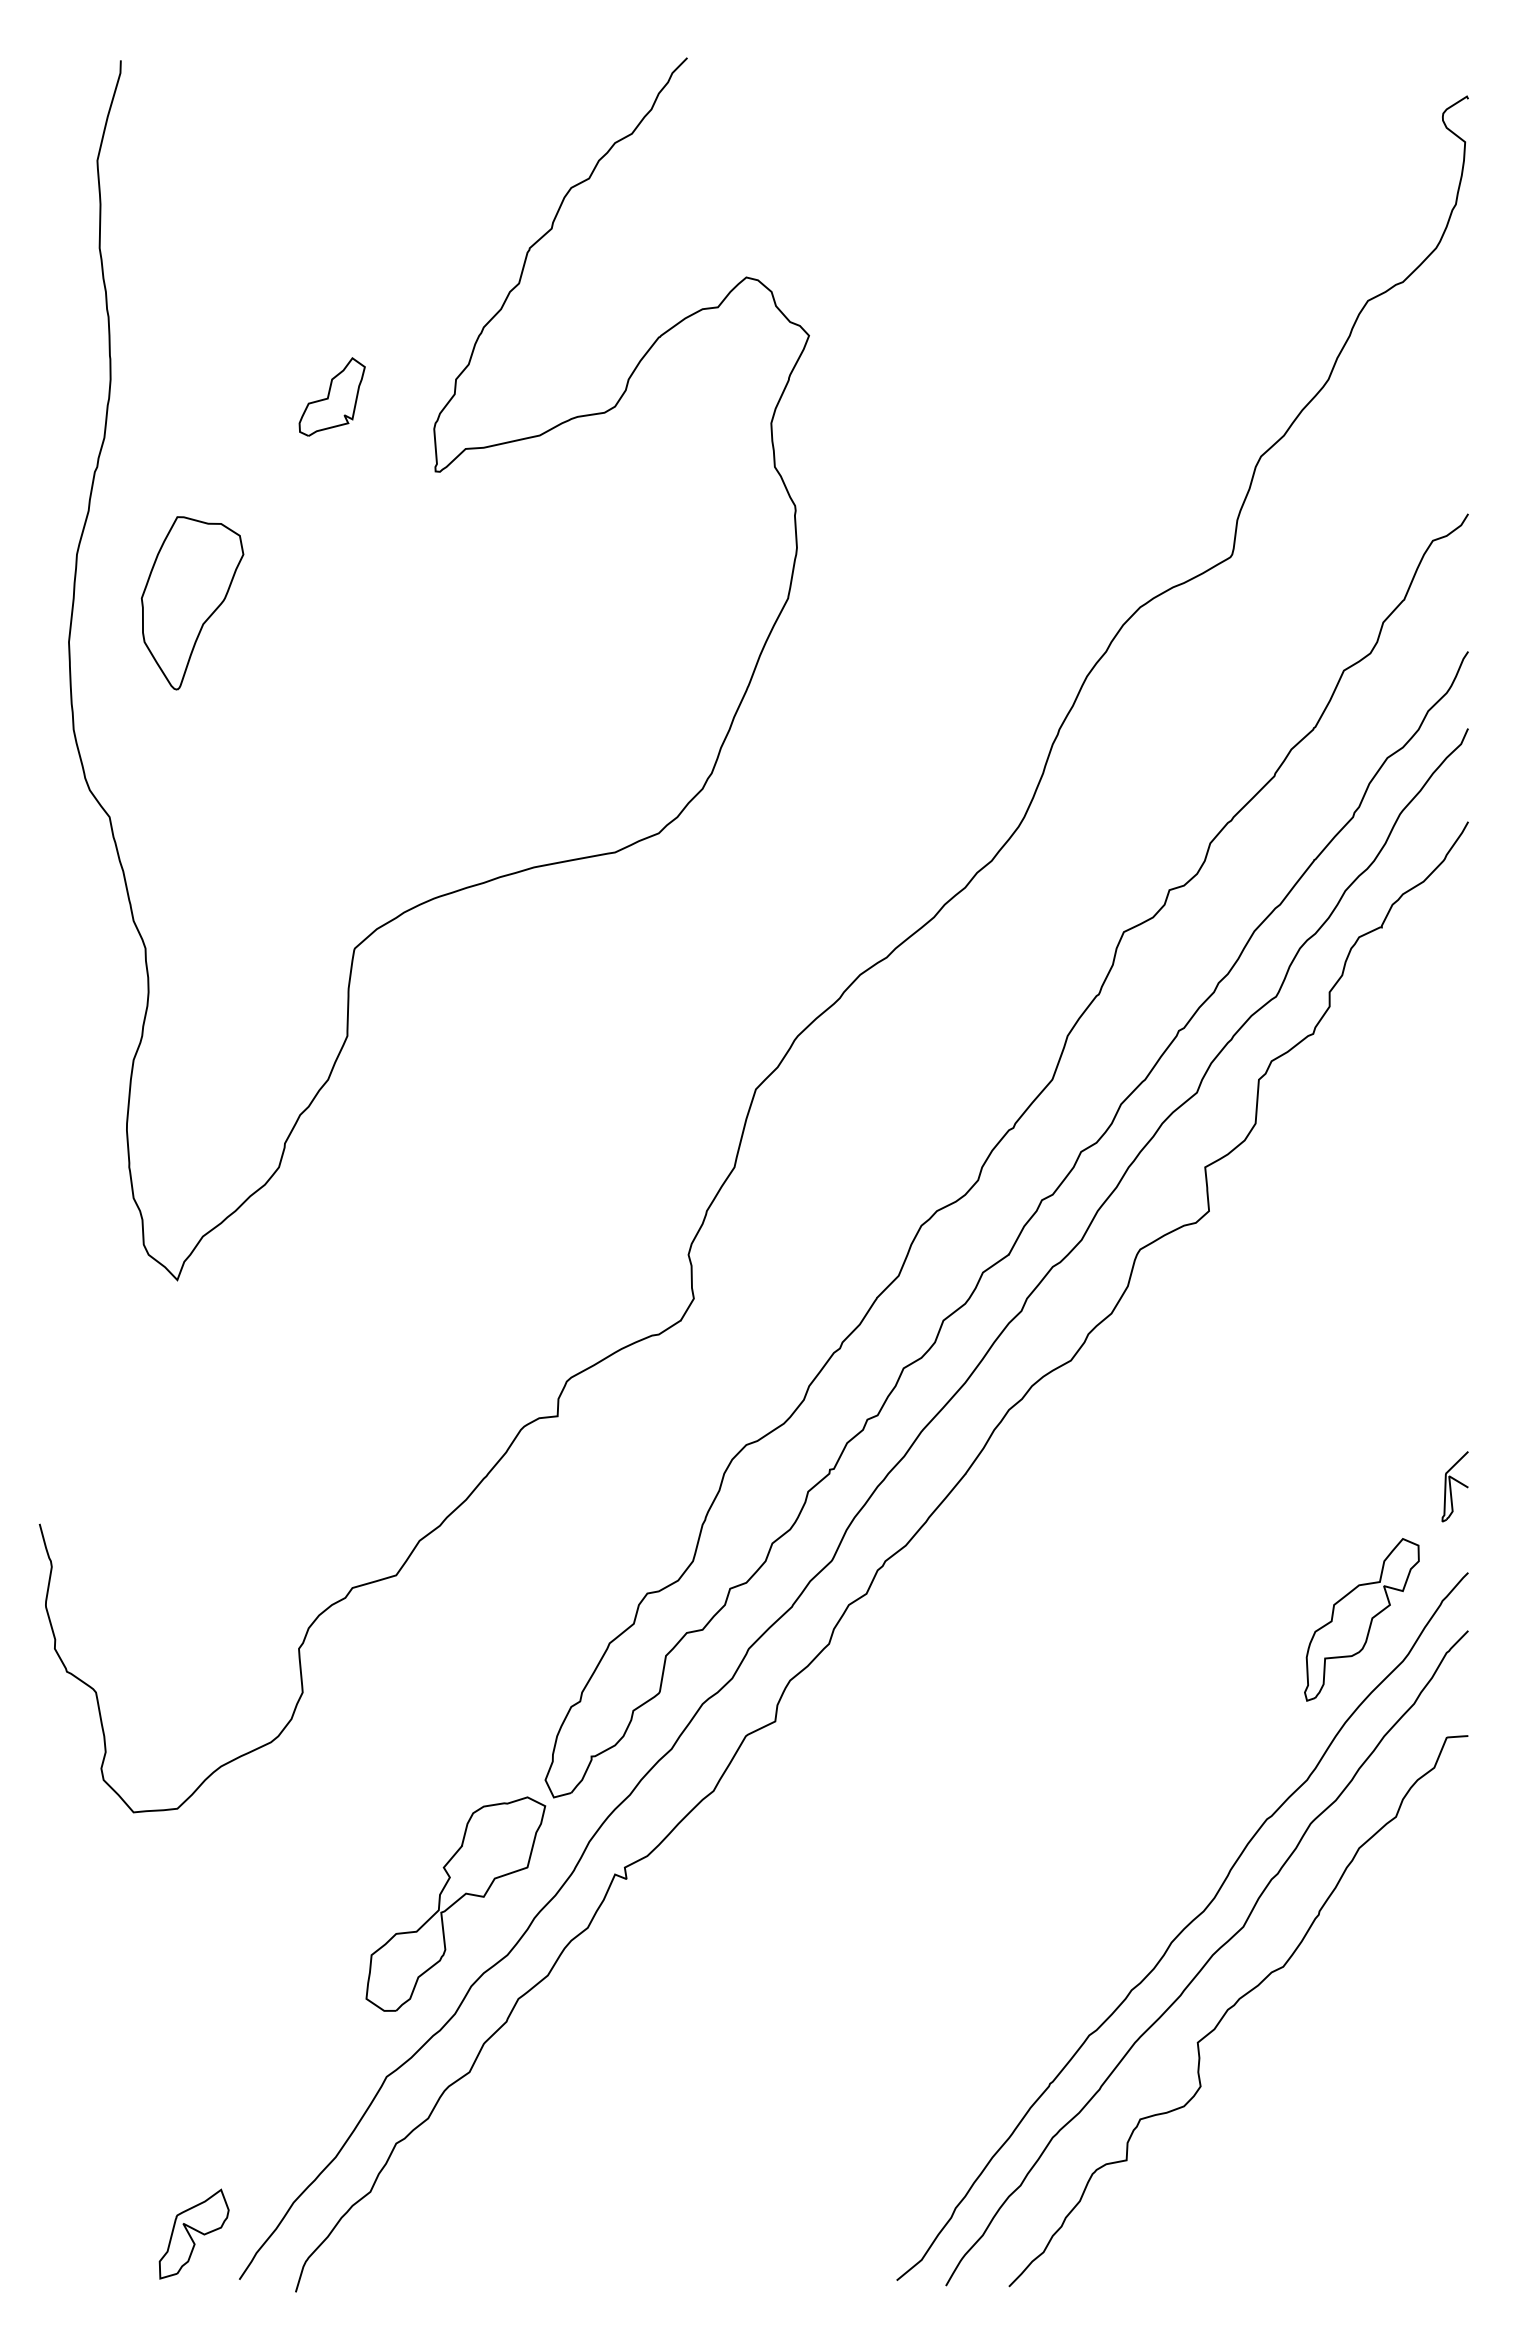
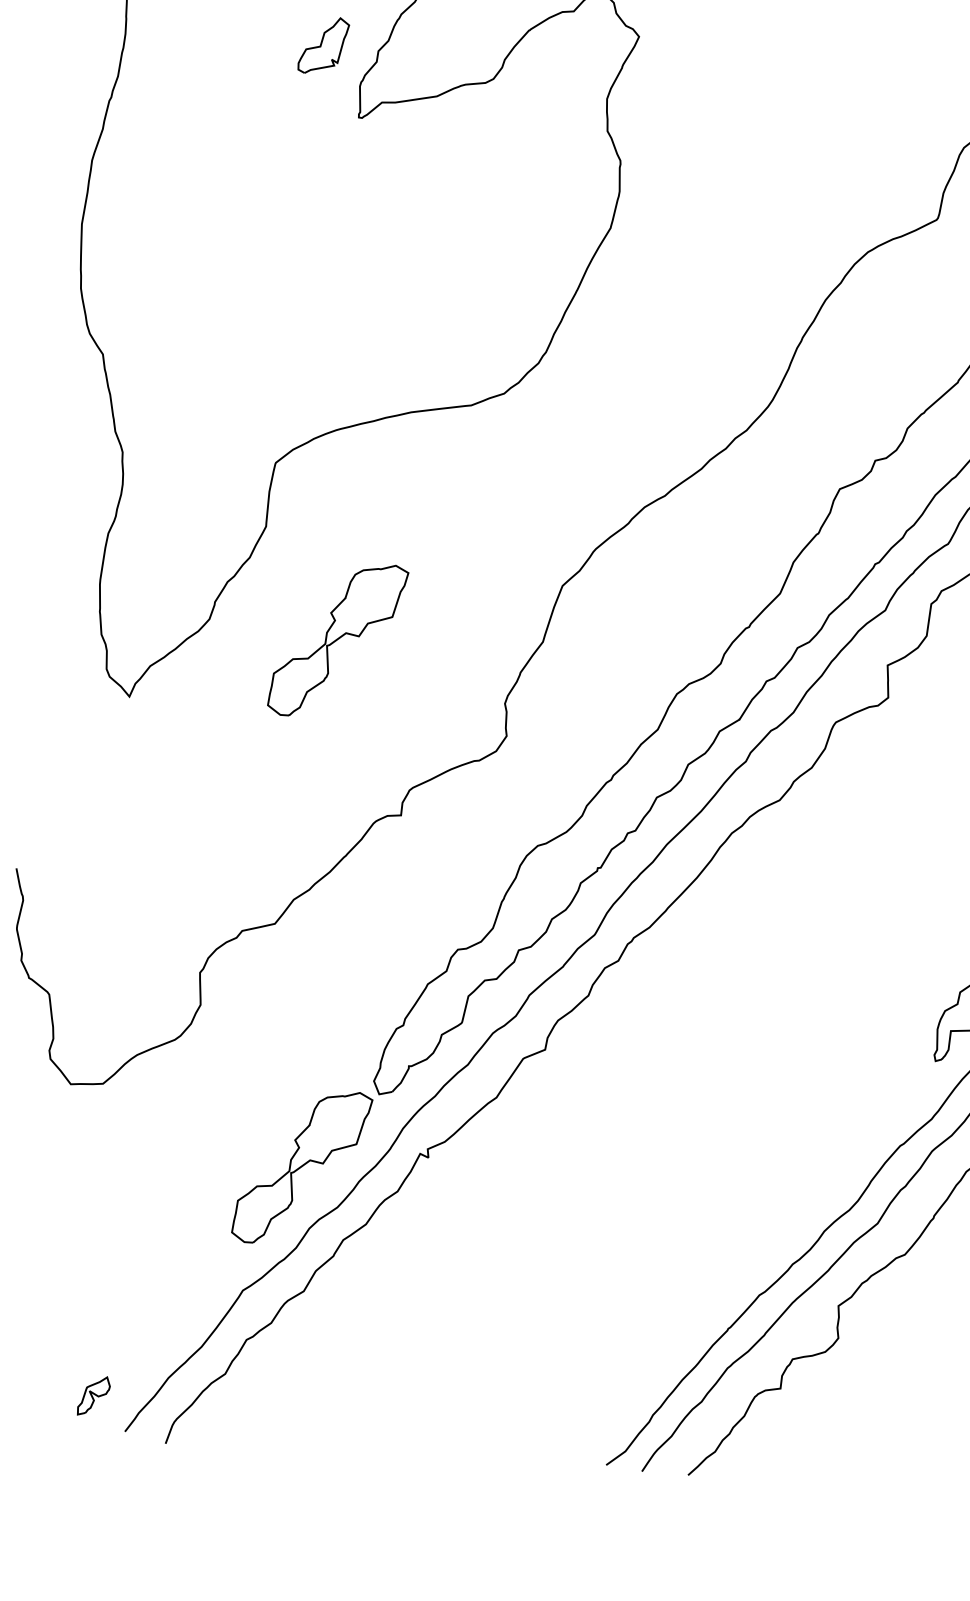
part: (331, 396) -> (323, 45), moved
part: (192, 603) -> (174, 202), removed
part: (455, 1183) -> (337, 639), added
part: (193, 2233) -> (93, 1395), size x0.6

